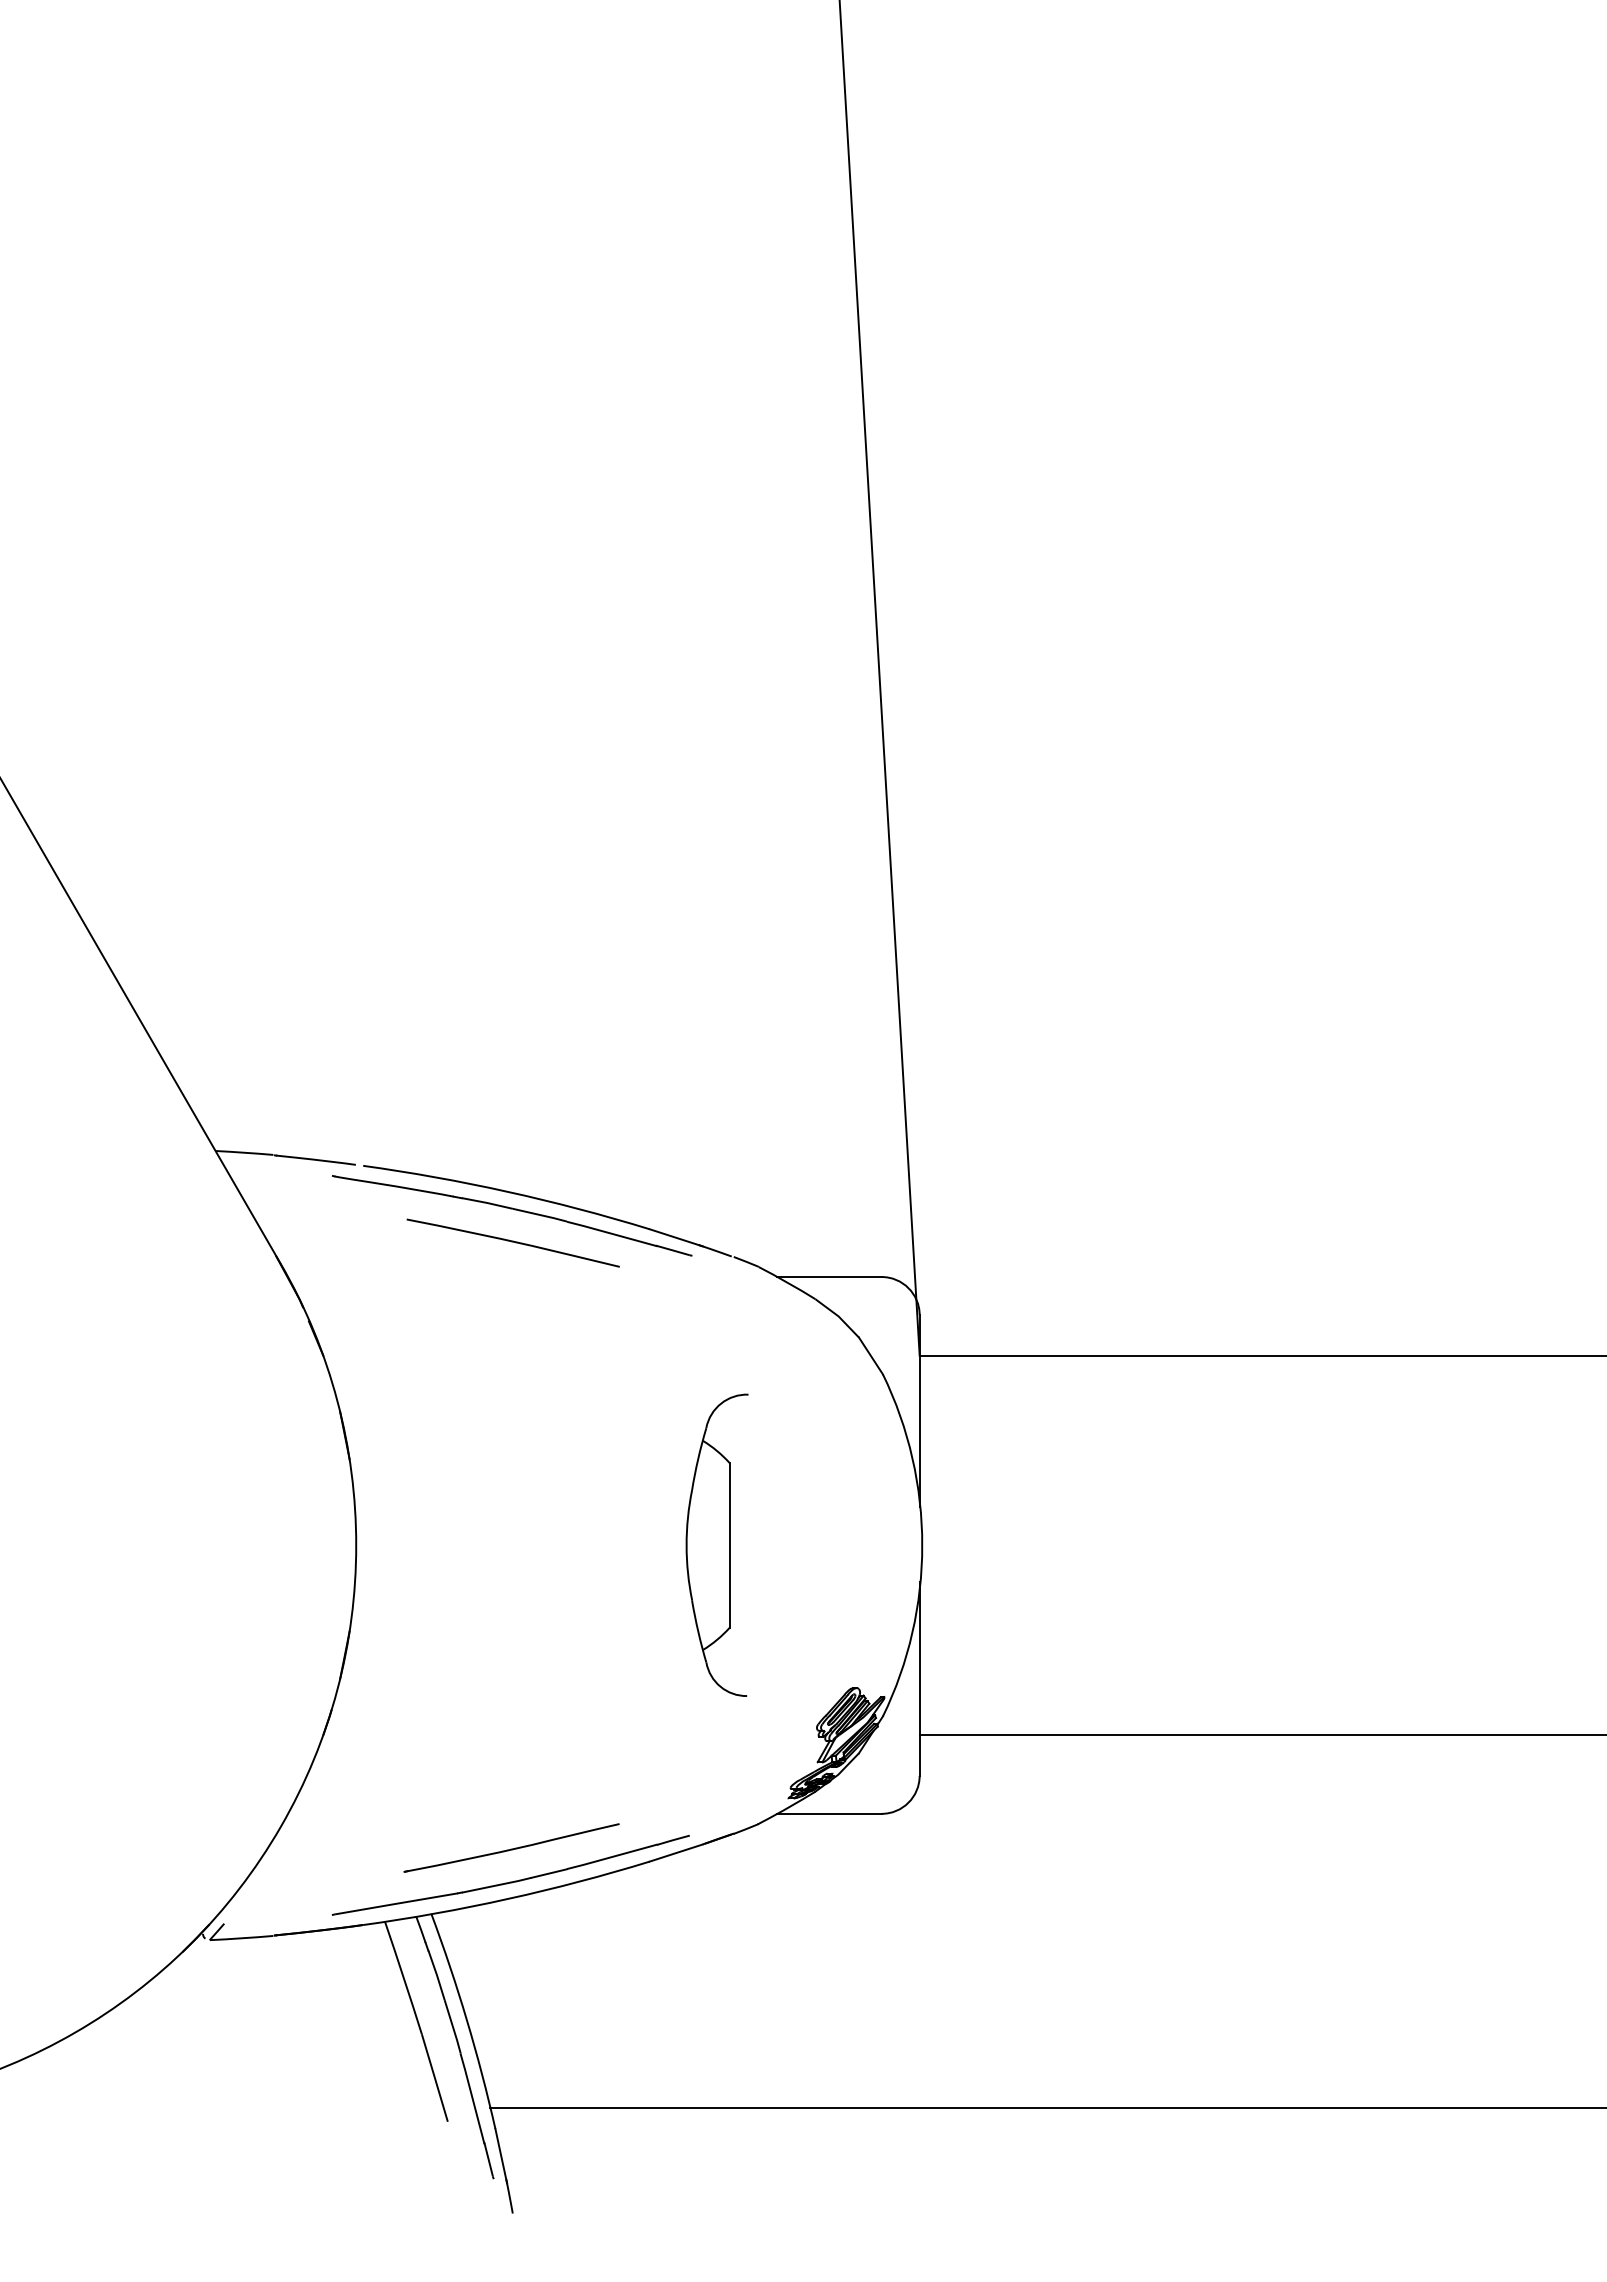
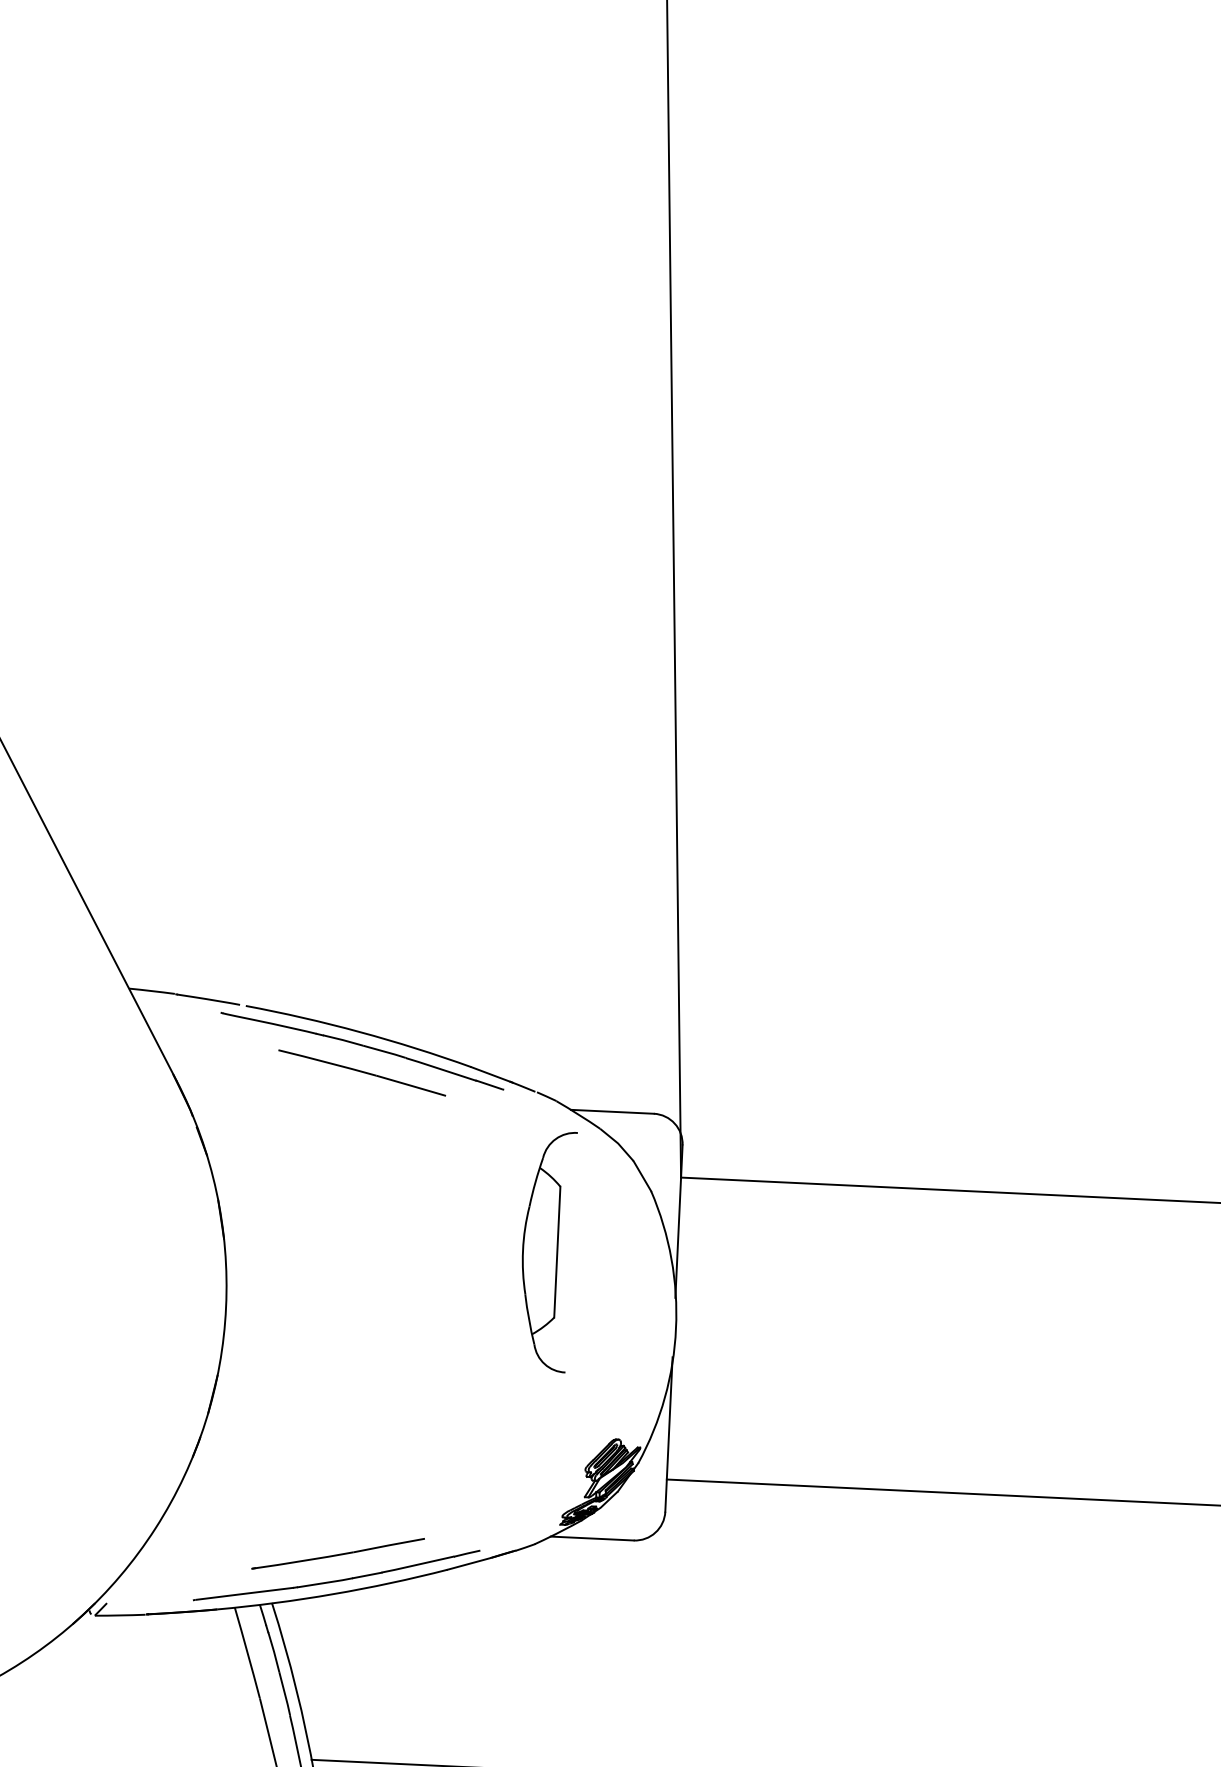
part: (716, 1544) -> (546, 1250), moved

